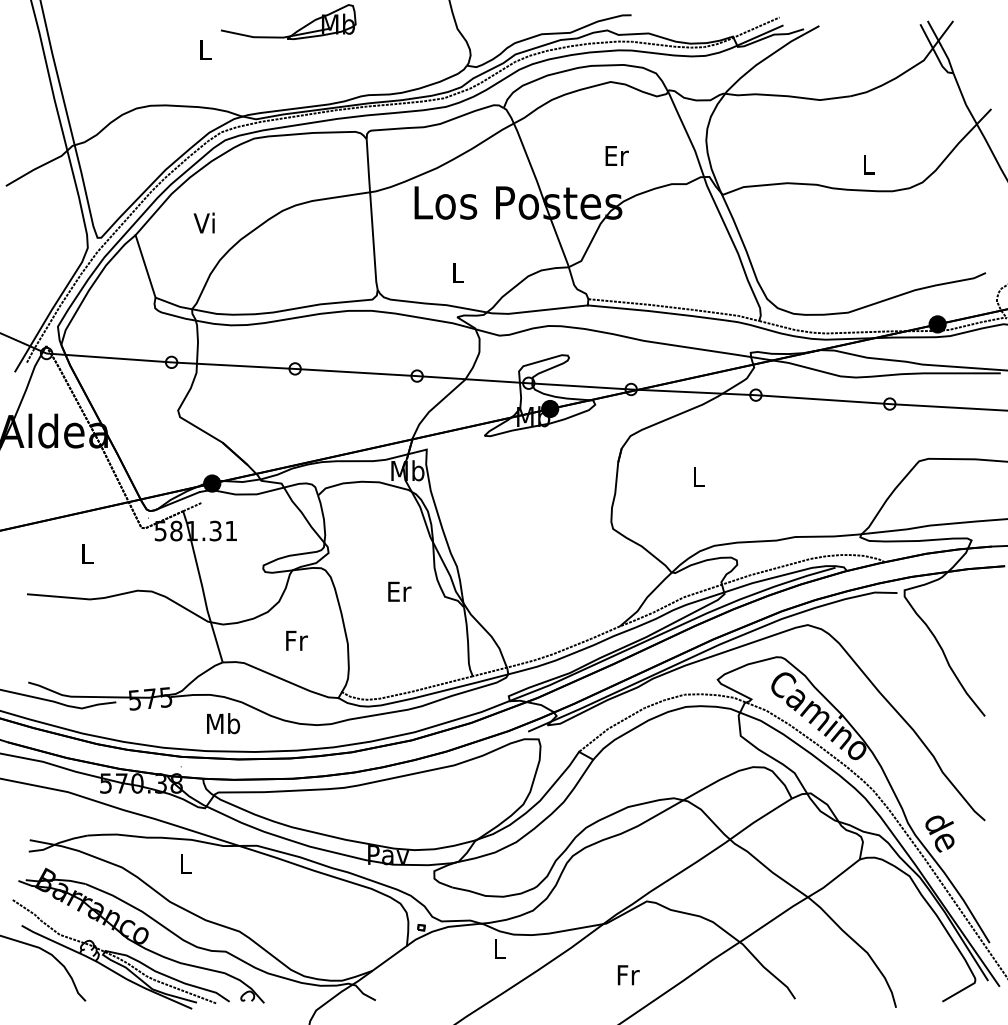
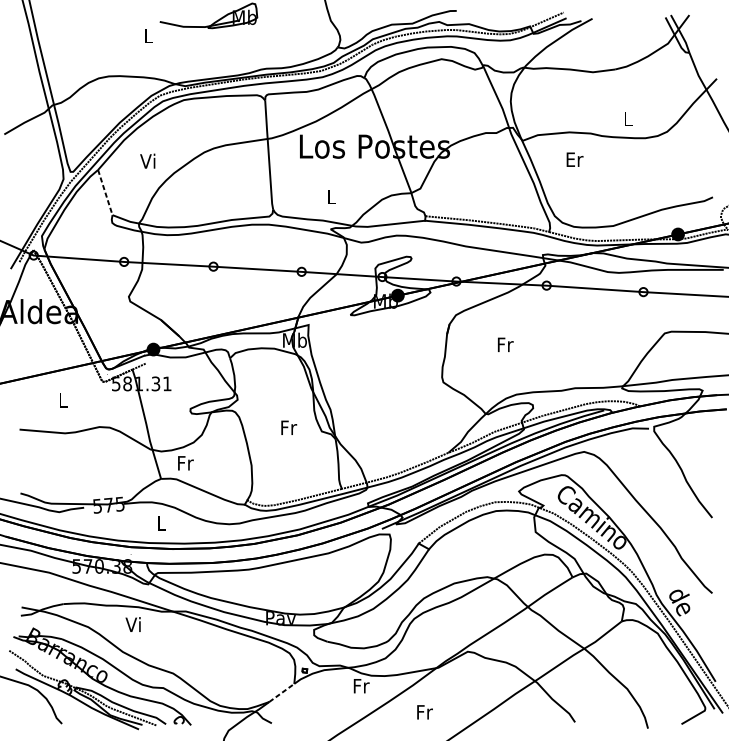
text: (616, 155) -> (574, 159), moved
line: (145, 266) -> (105, 192), solid -> dashed
text: (699, 476) -> (505, 344), L -> Fr
text: (399, 591) -> (288, 427), Er -> Fr
text: (296, 640) -> (185, 463), moved
text: (223, 723) -> (161, 523), Mb -> L
text: (183, 863) -> (132, 624), L -> Vi
text: (500, 948) -> (361, 685), L -> Fr
line: (390, 958) -> (282, 693), solid -> dashed
text: (628, 975) -> (424, 712), moved

